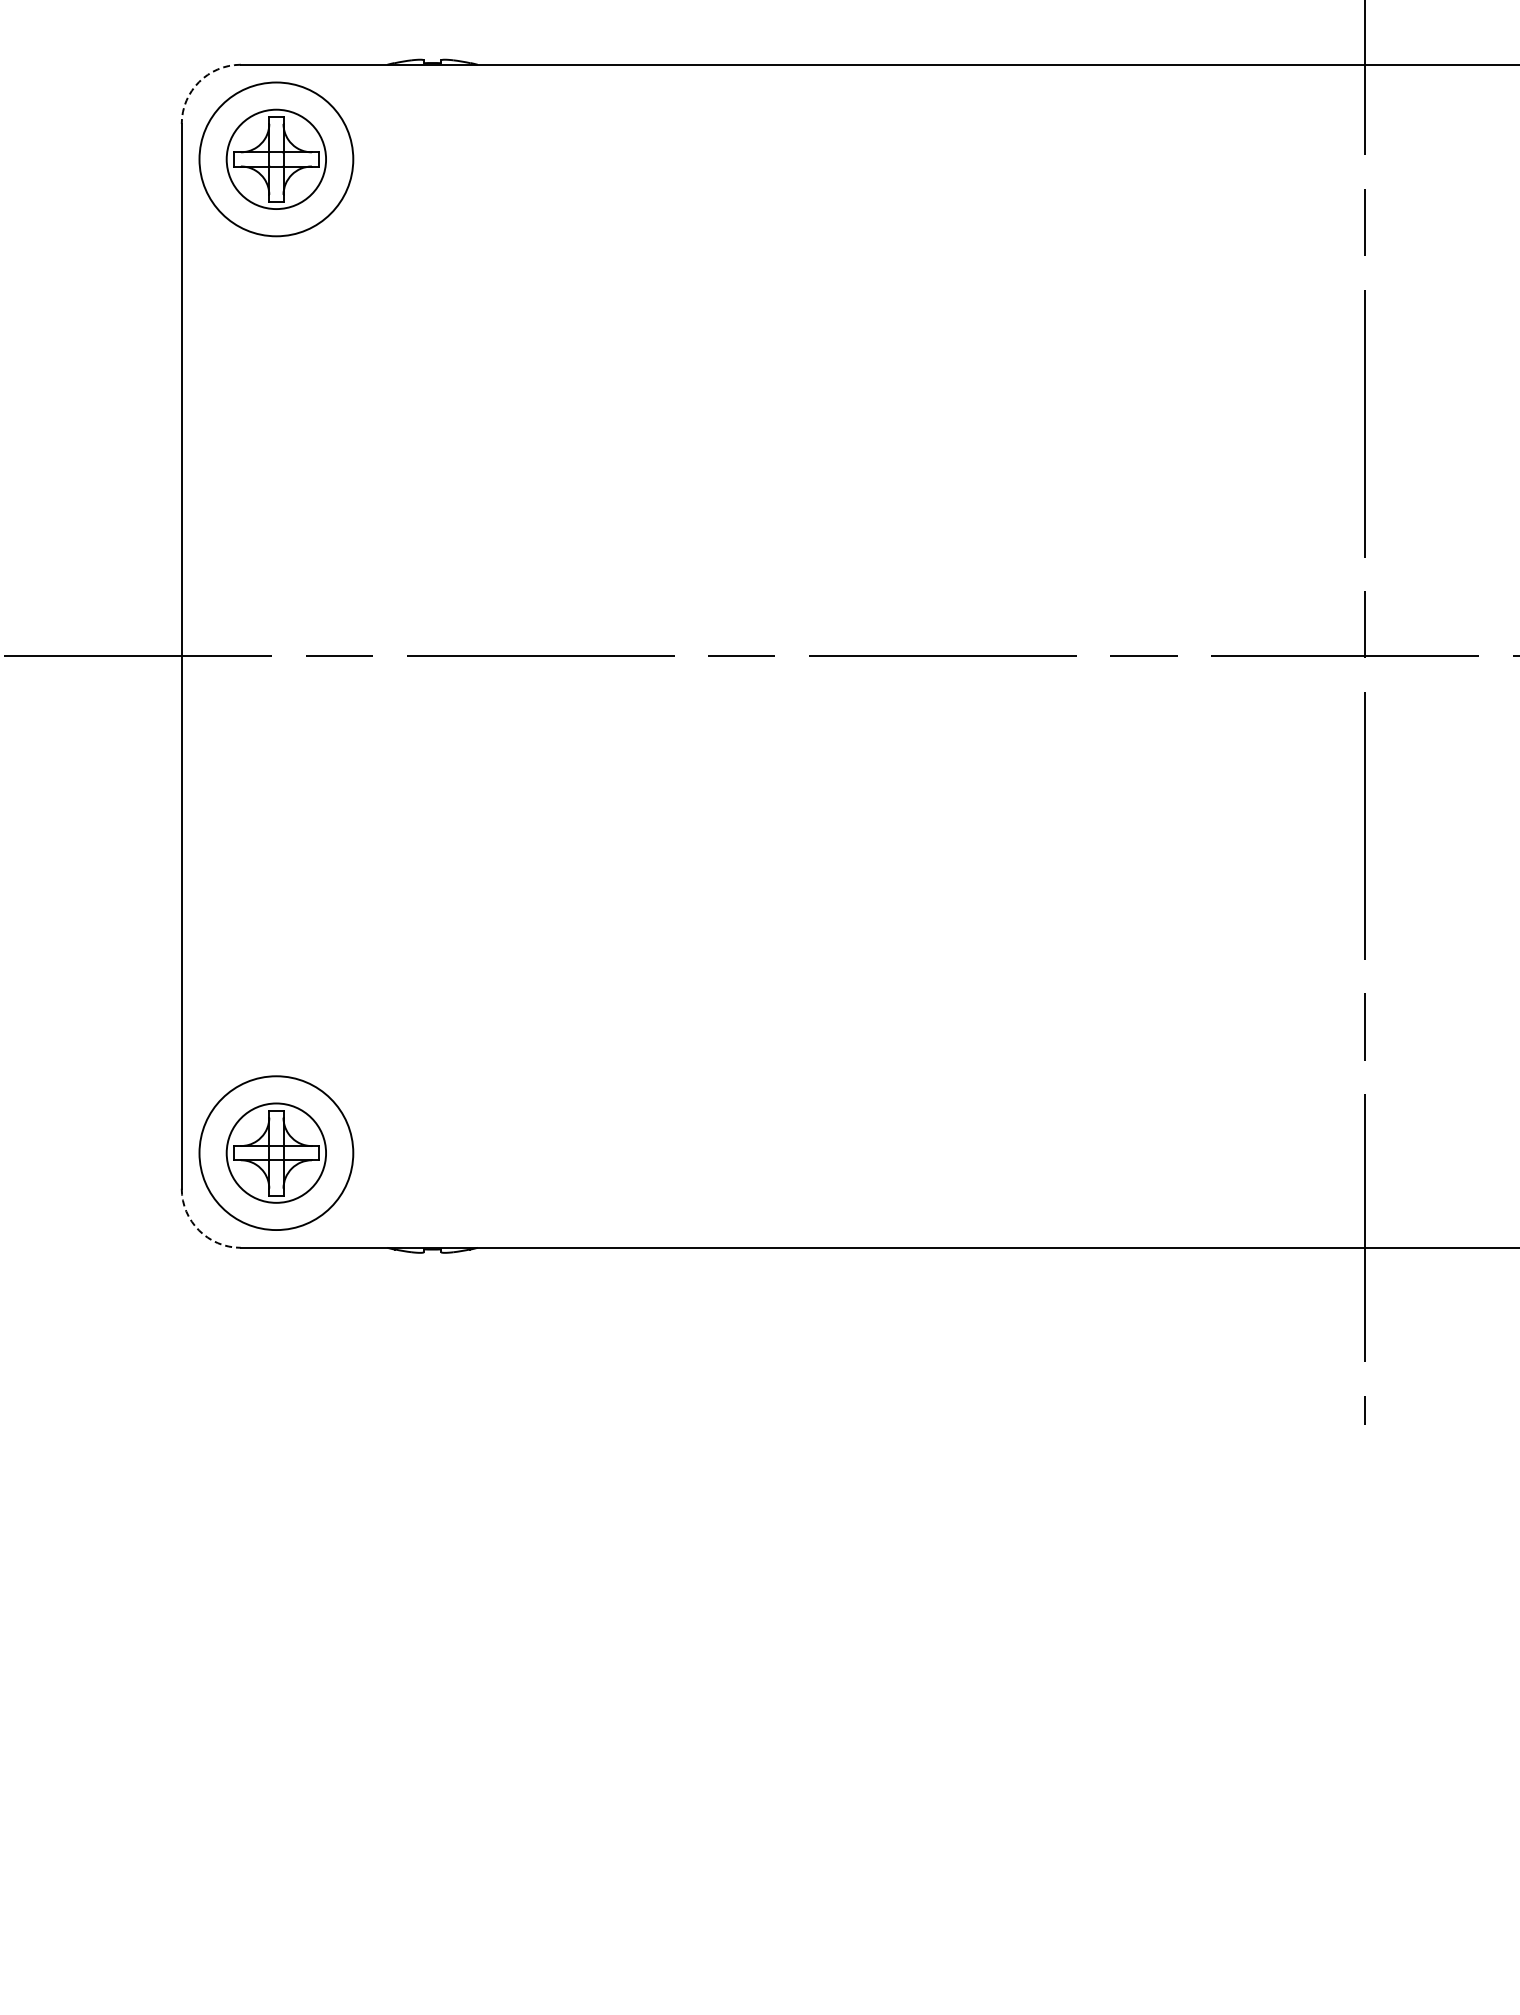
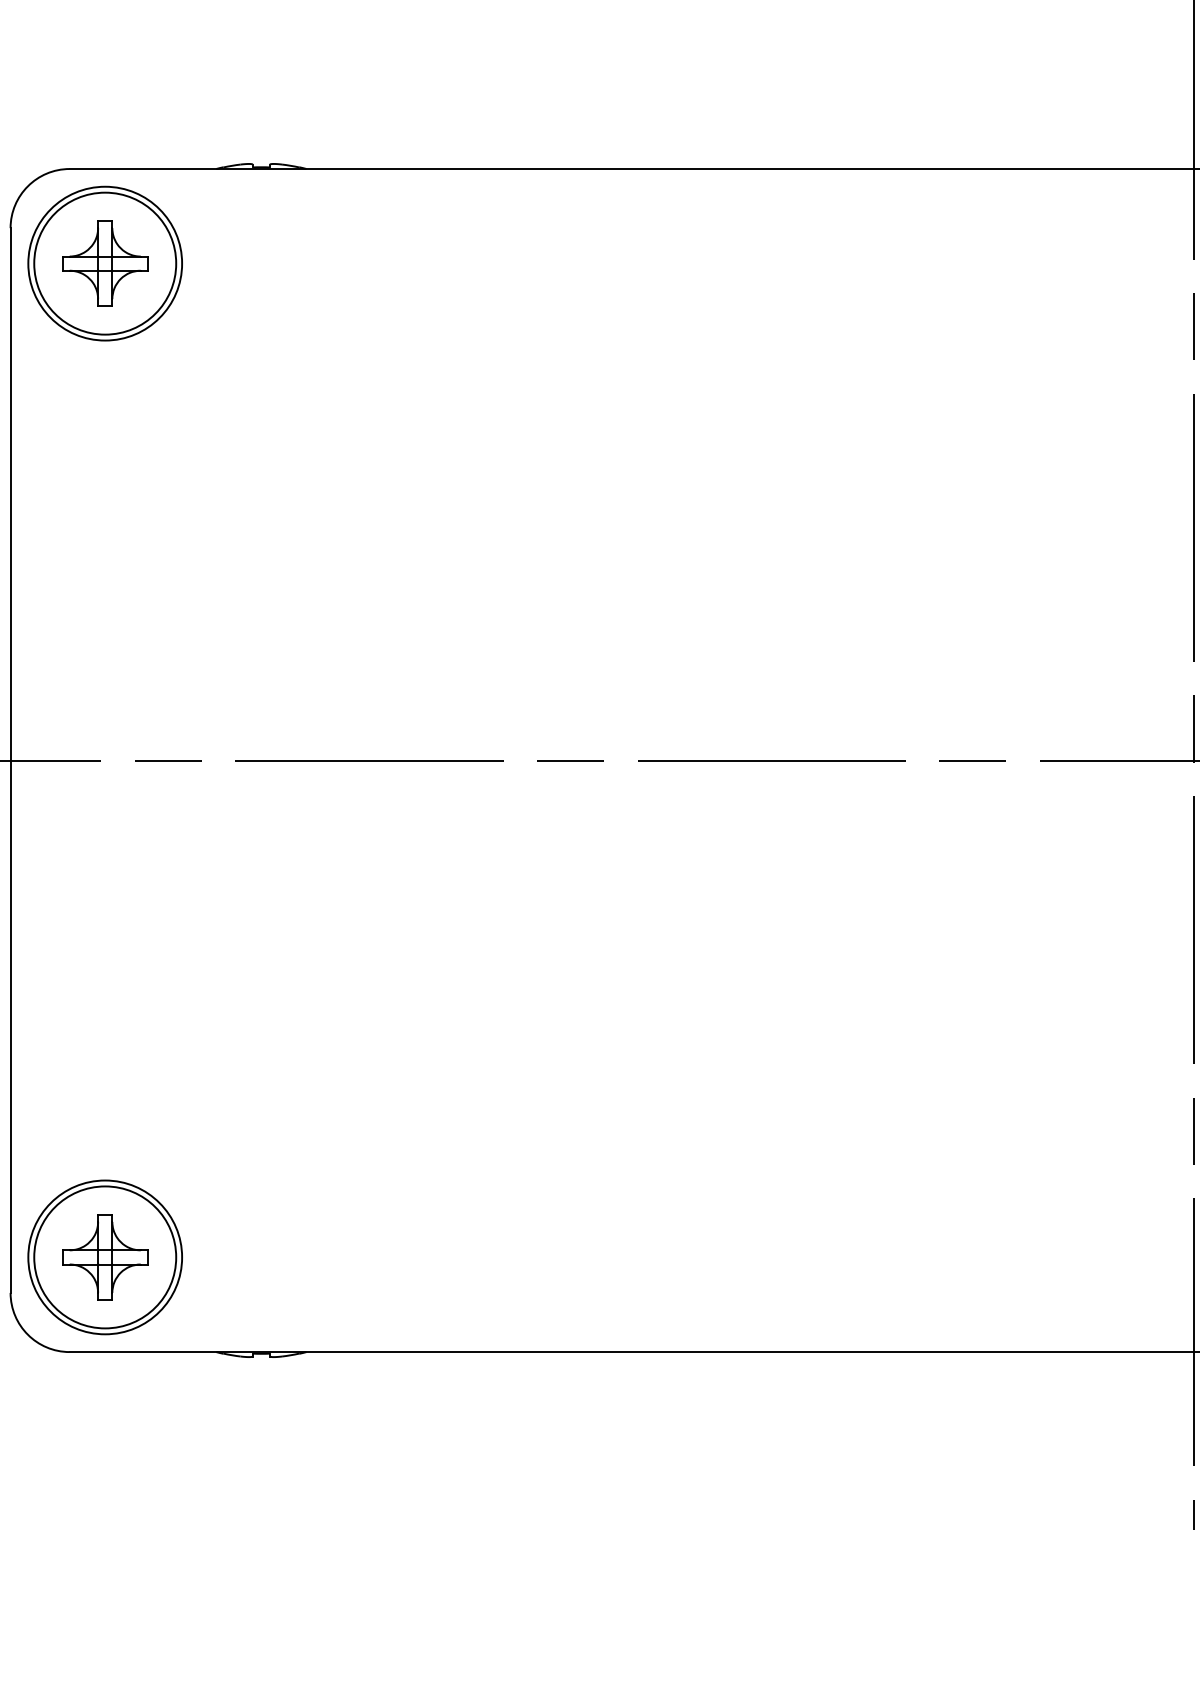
arc: (199, 82) -> (28, 186), dashed -> solid
circle: (276, 159) -> (105, 263), size x1.43
circle: (276, 1153) -> (105, 1257), size x1.43
arc: (199, 1230) -> (28, 1334), dashed -> solid

